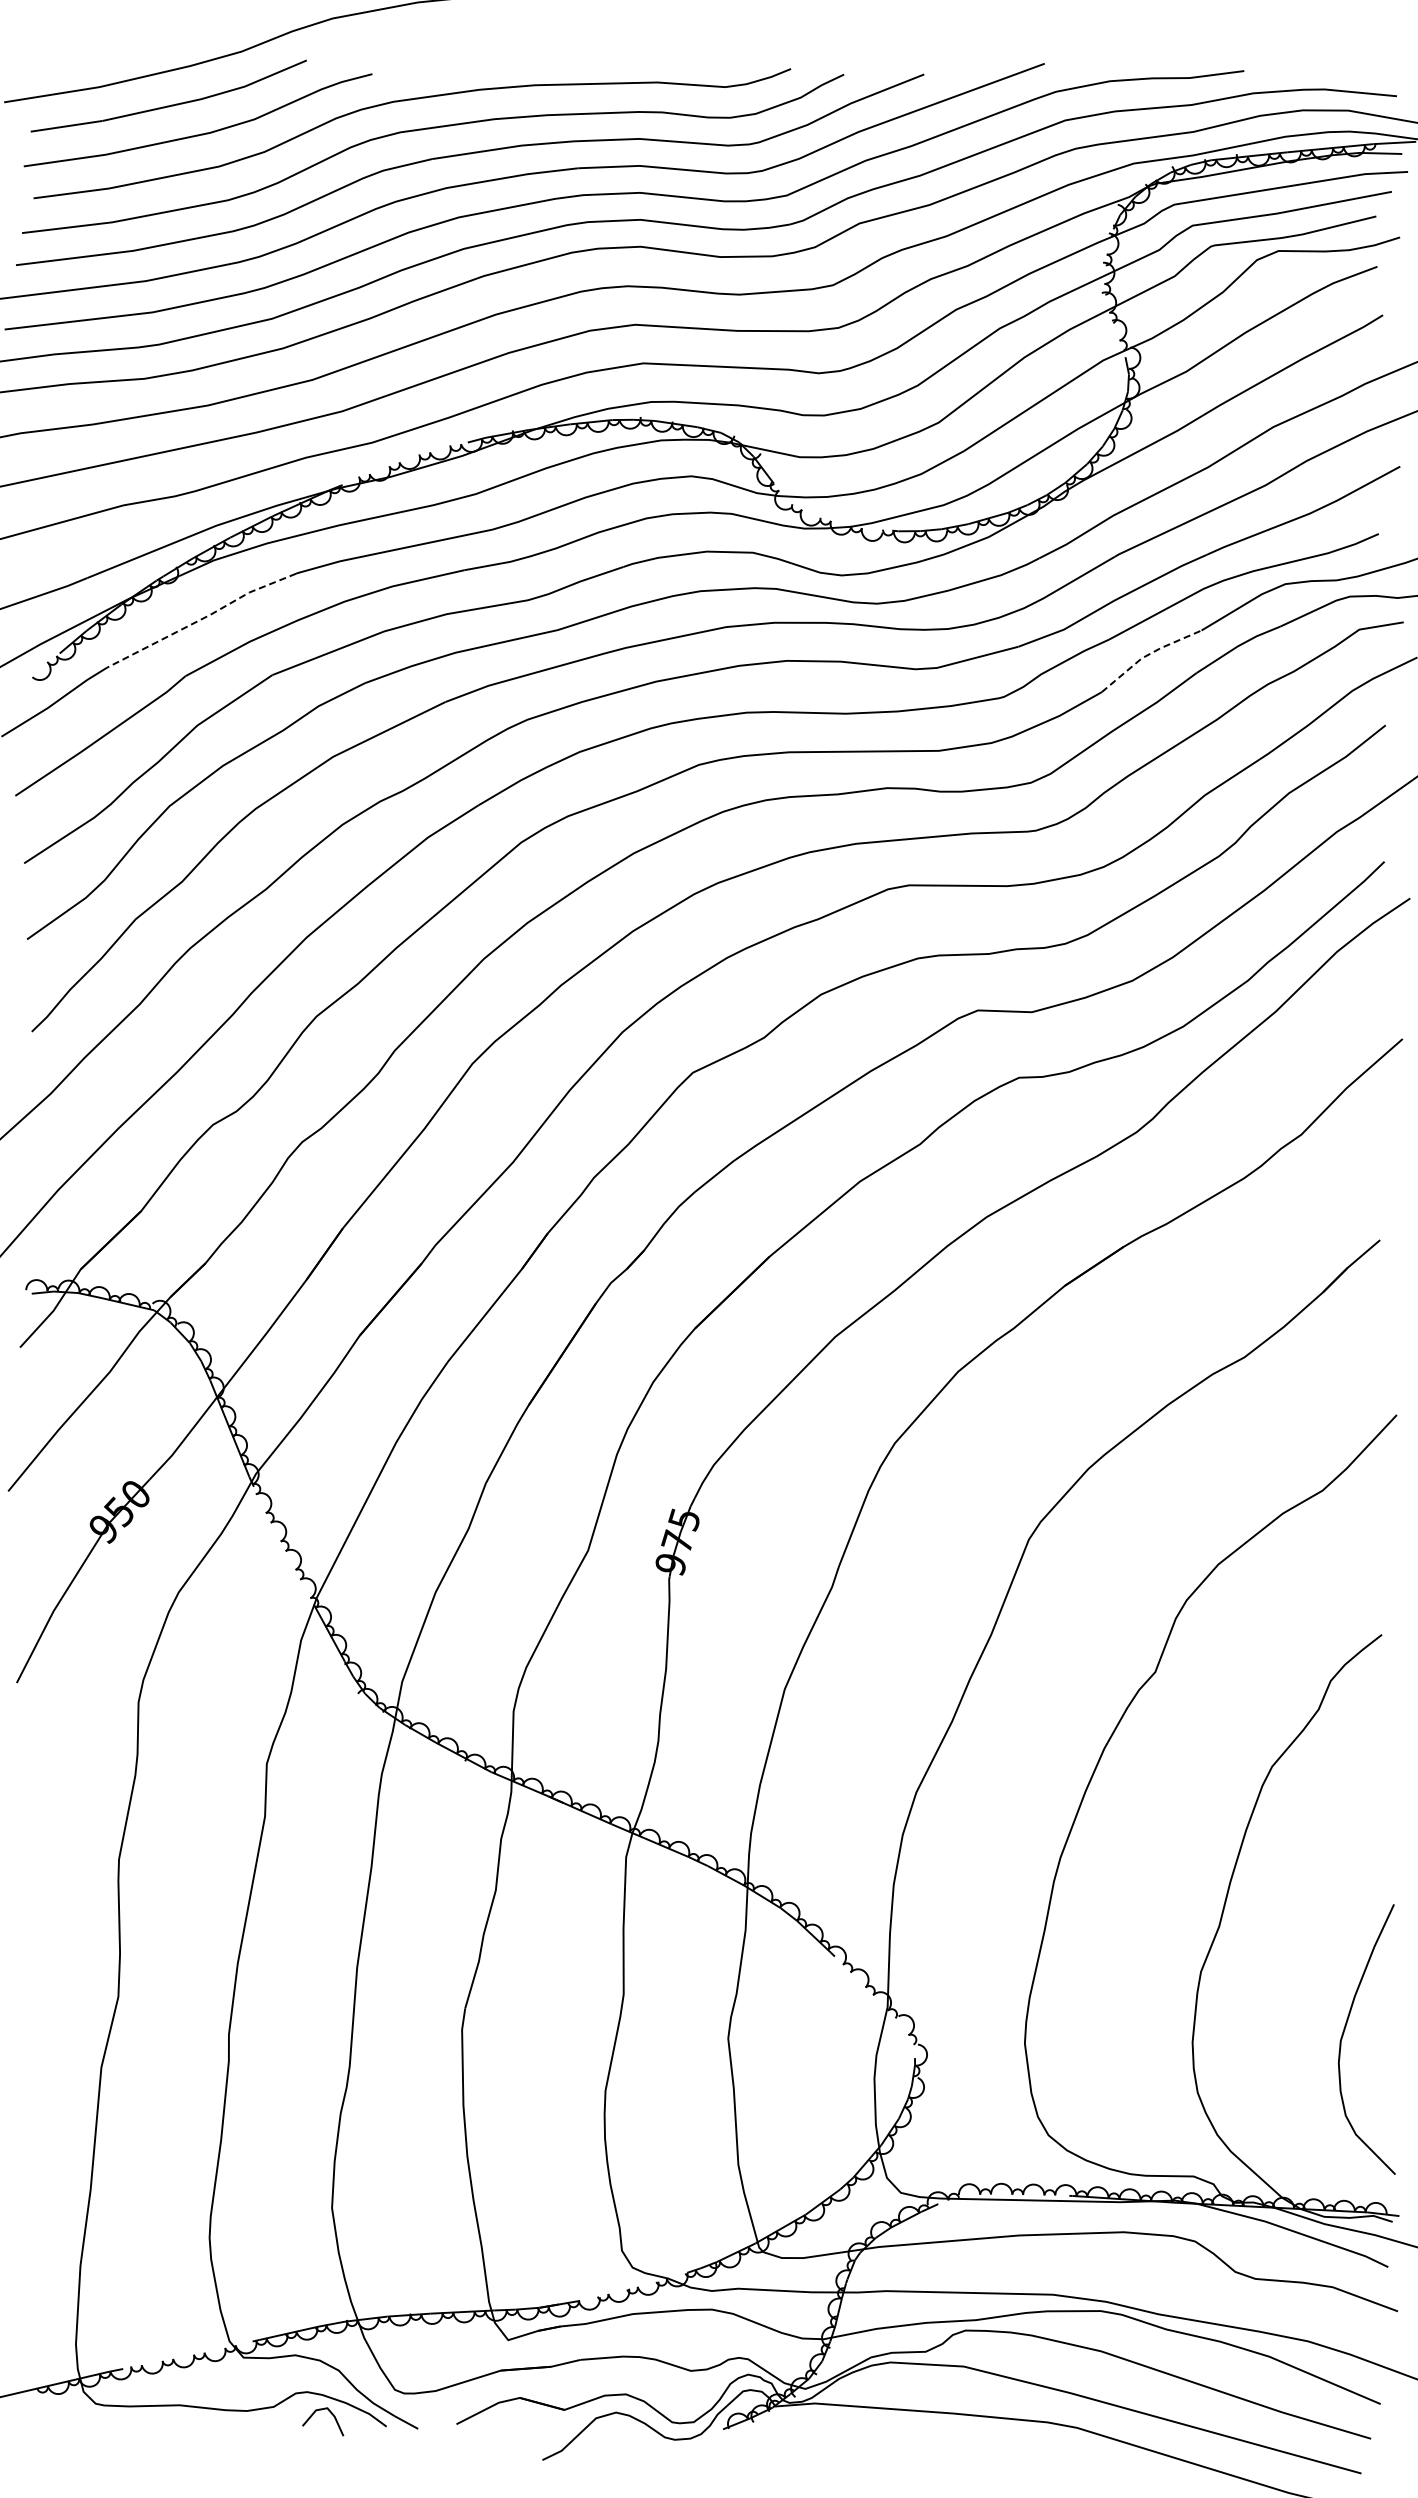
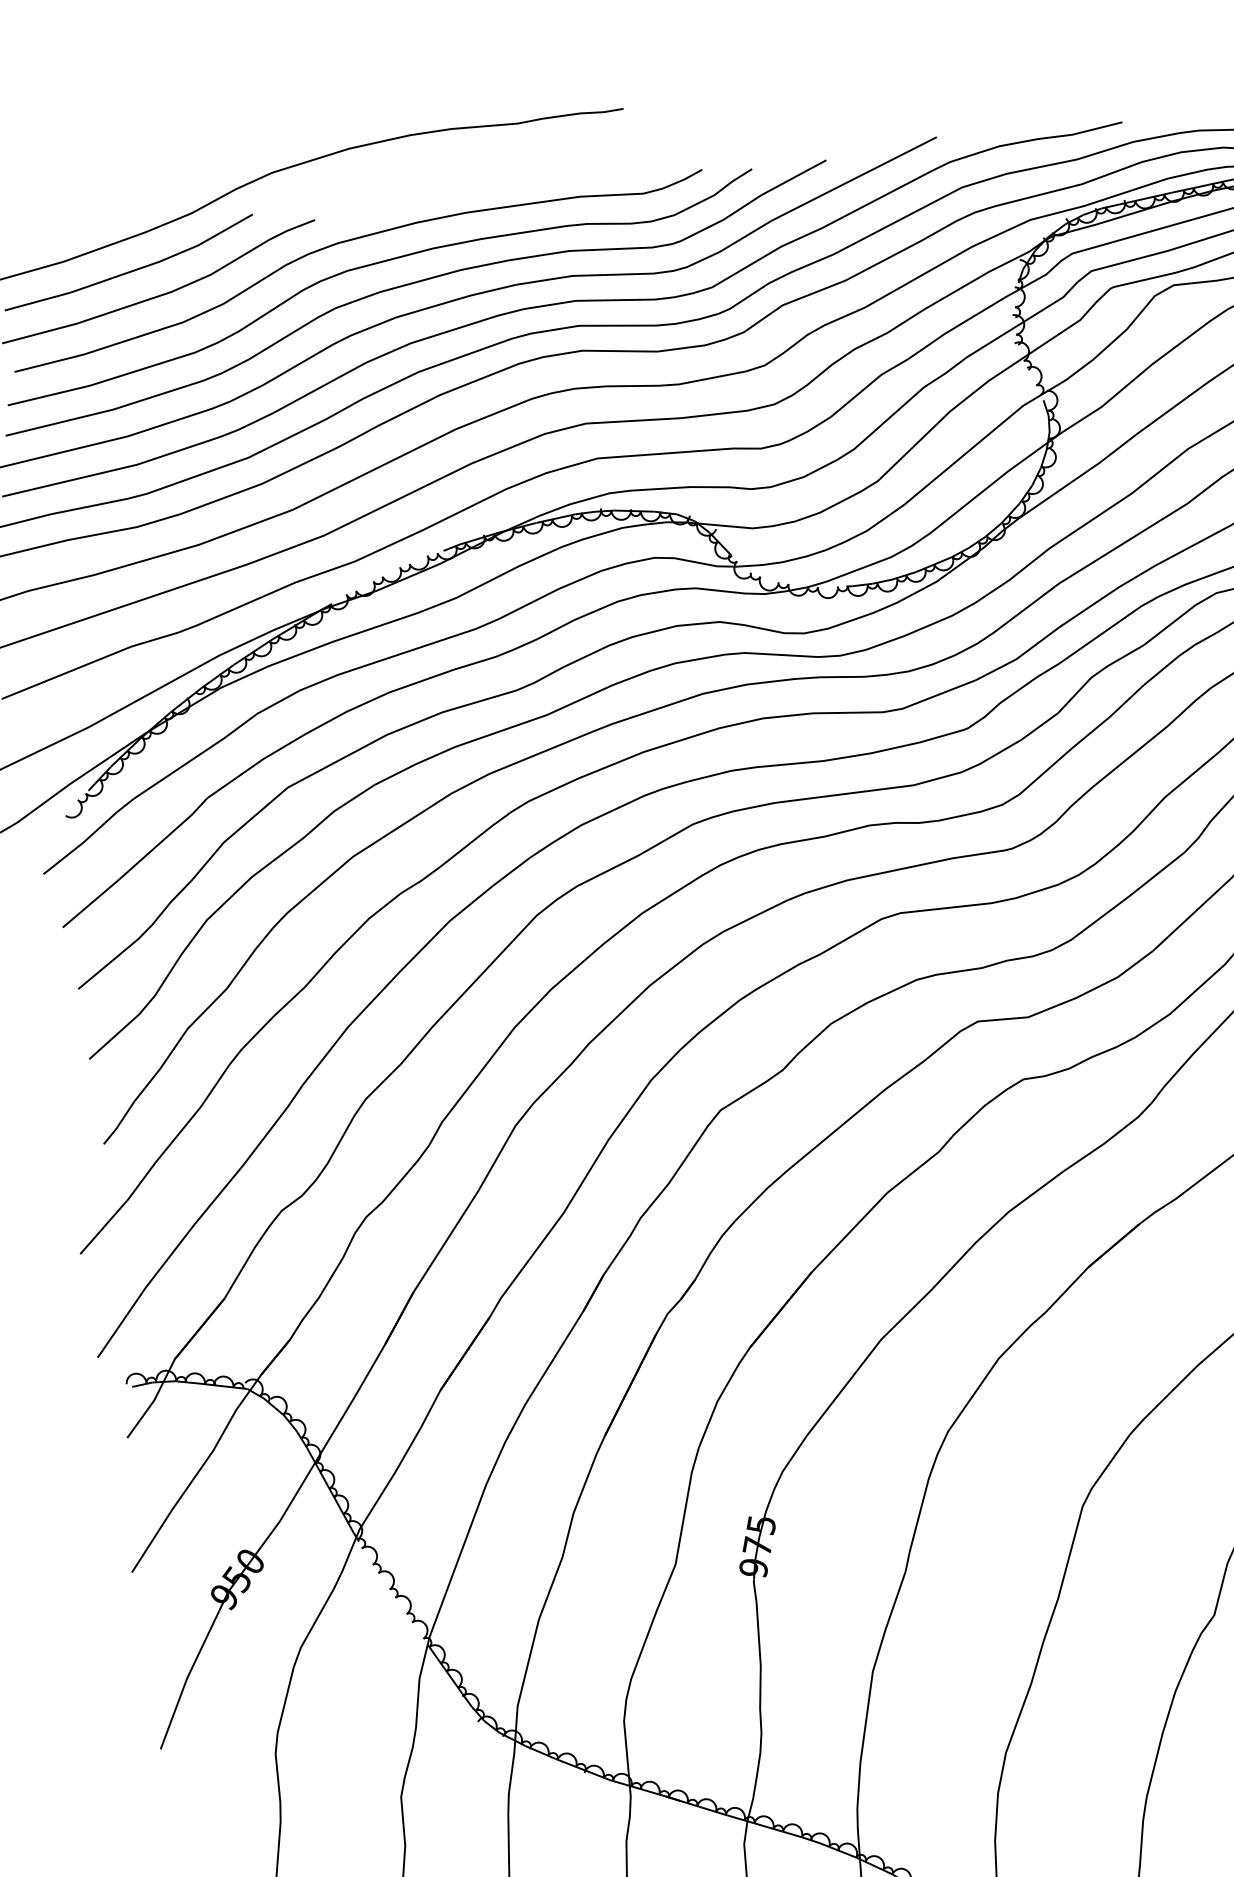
line: (201, 619) -> (216, 743), dashed -> solid
line: (1147, 655) -> (1096, 674), dashed -> solid

